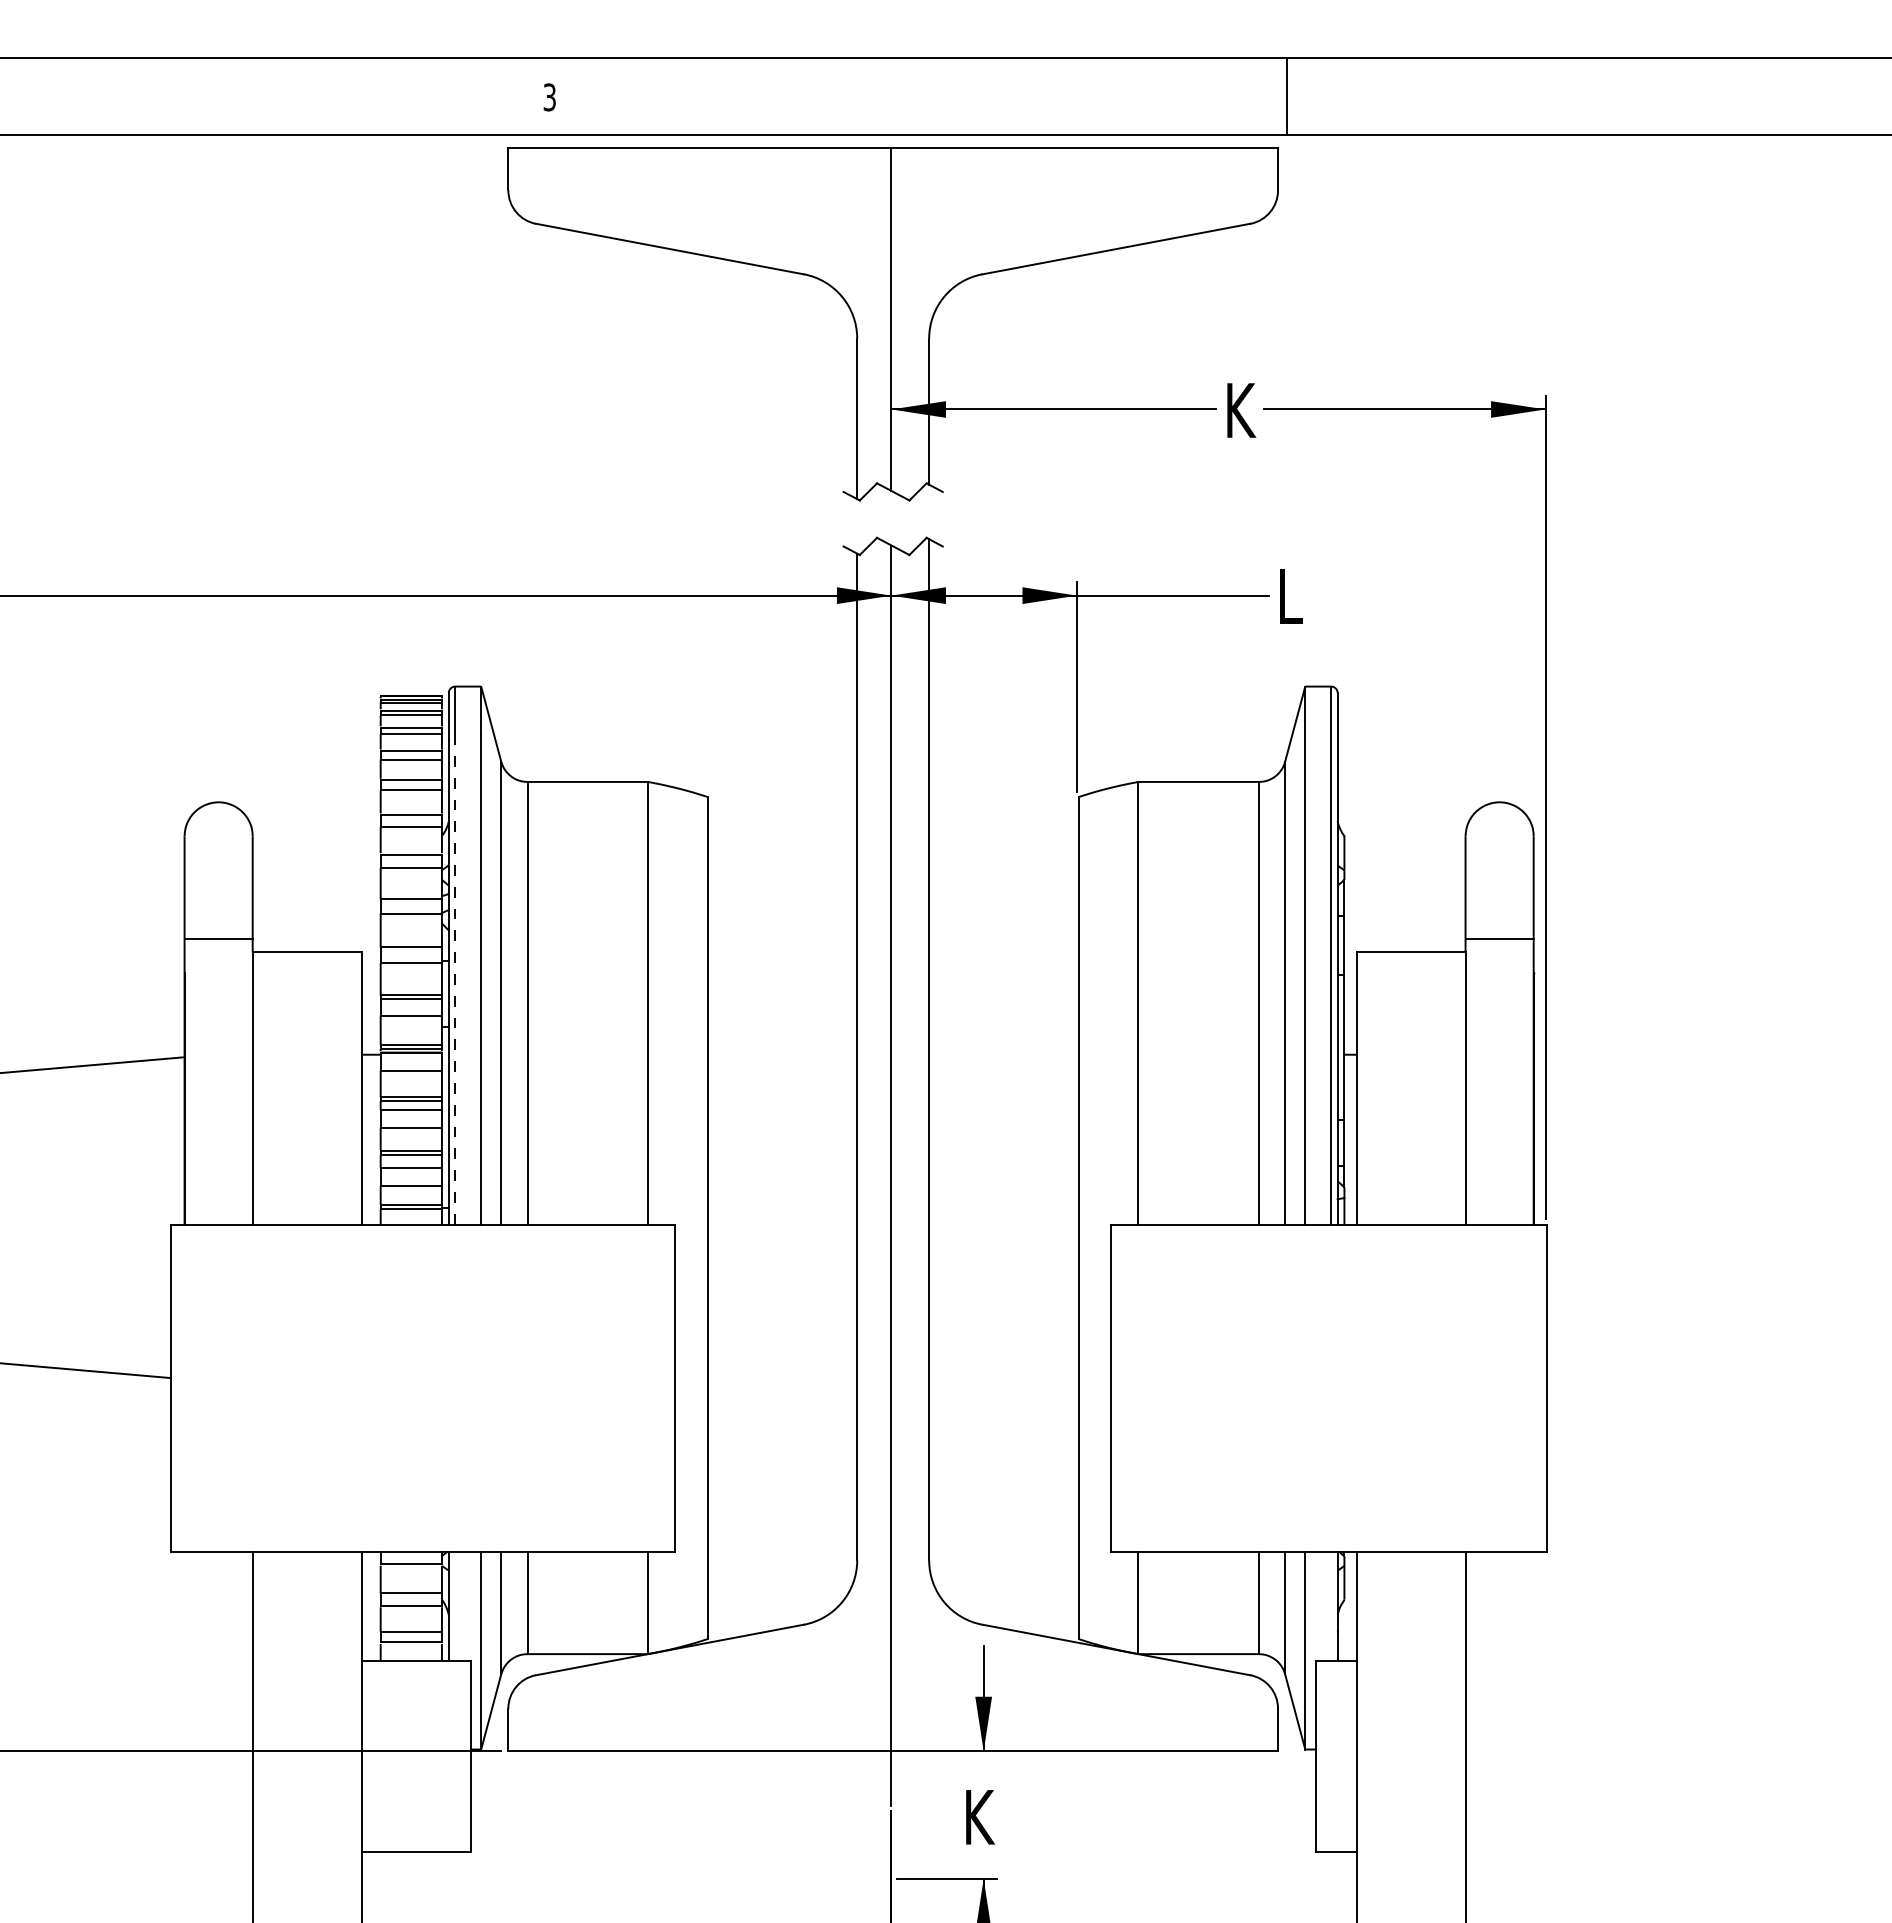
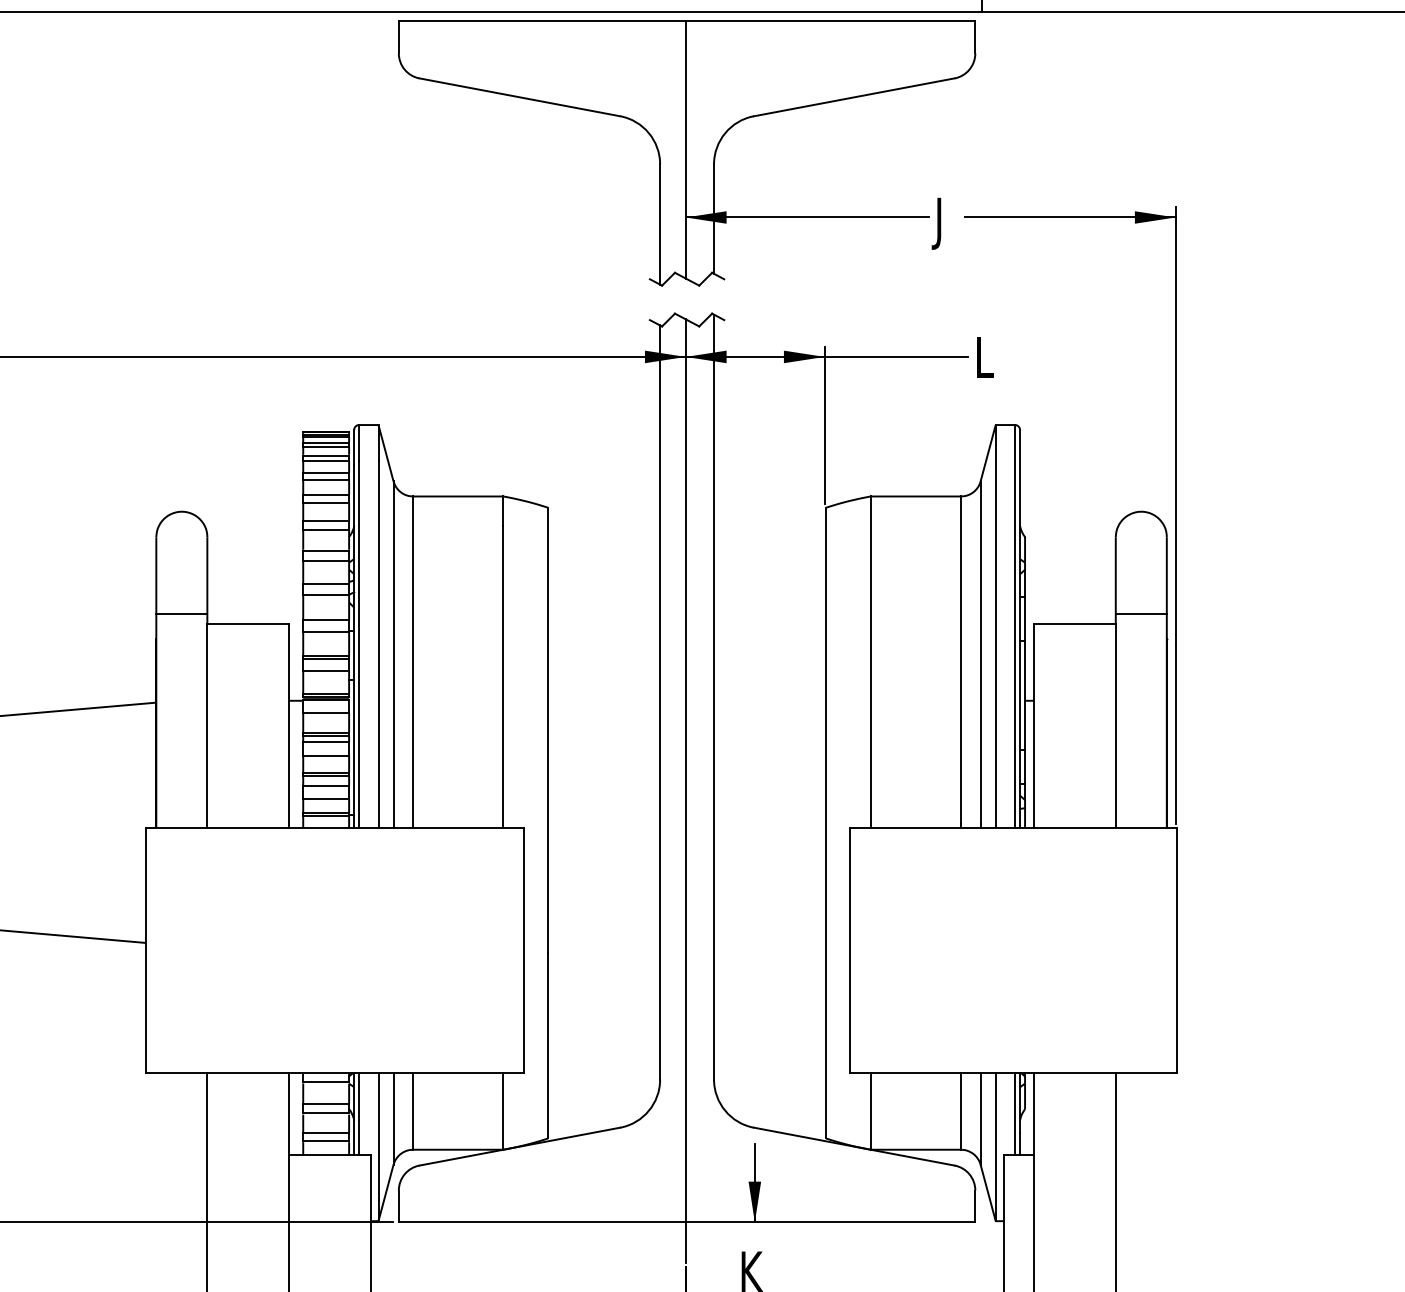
text: (1237, 417) -> (944, 223), K -> J
line: (455, 979) -> (359, 644), dashed -> solid
line: (455, 1605) -> (359, 1113), added
line: (1331, 1605) -> (1015, 1113), added

